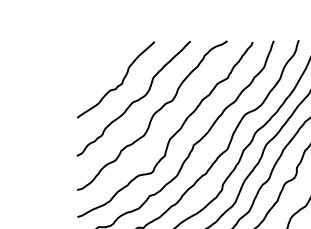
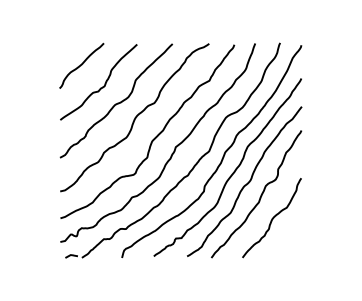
curve: (98, 62) -> (81, 65), added

